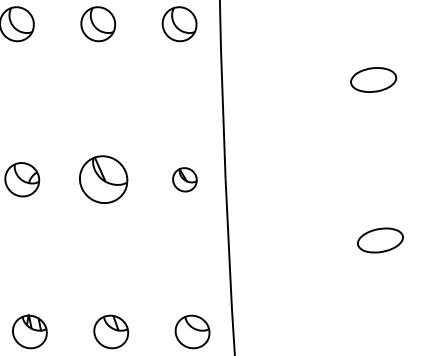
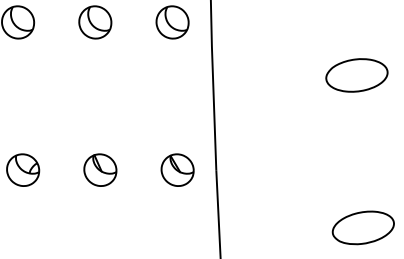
part: (373, 79) -> (356, 74), size x1.43
part: (103, 179) -> (100, 169), size x0.71
part: (184, 179) -> (177, 169), size x1.43
part: (380, 240) -> (363, 227), size x1.43

